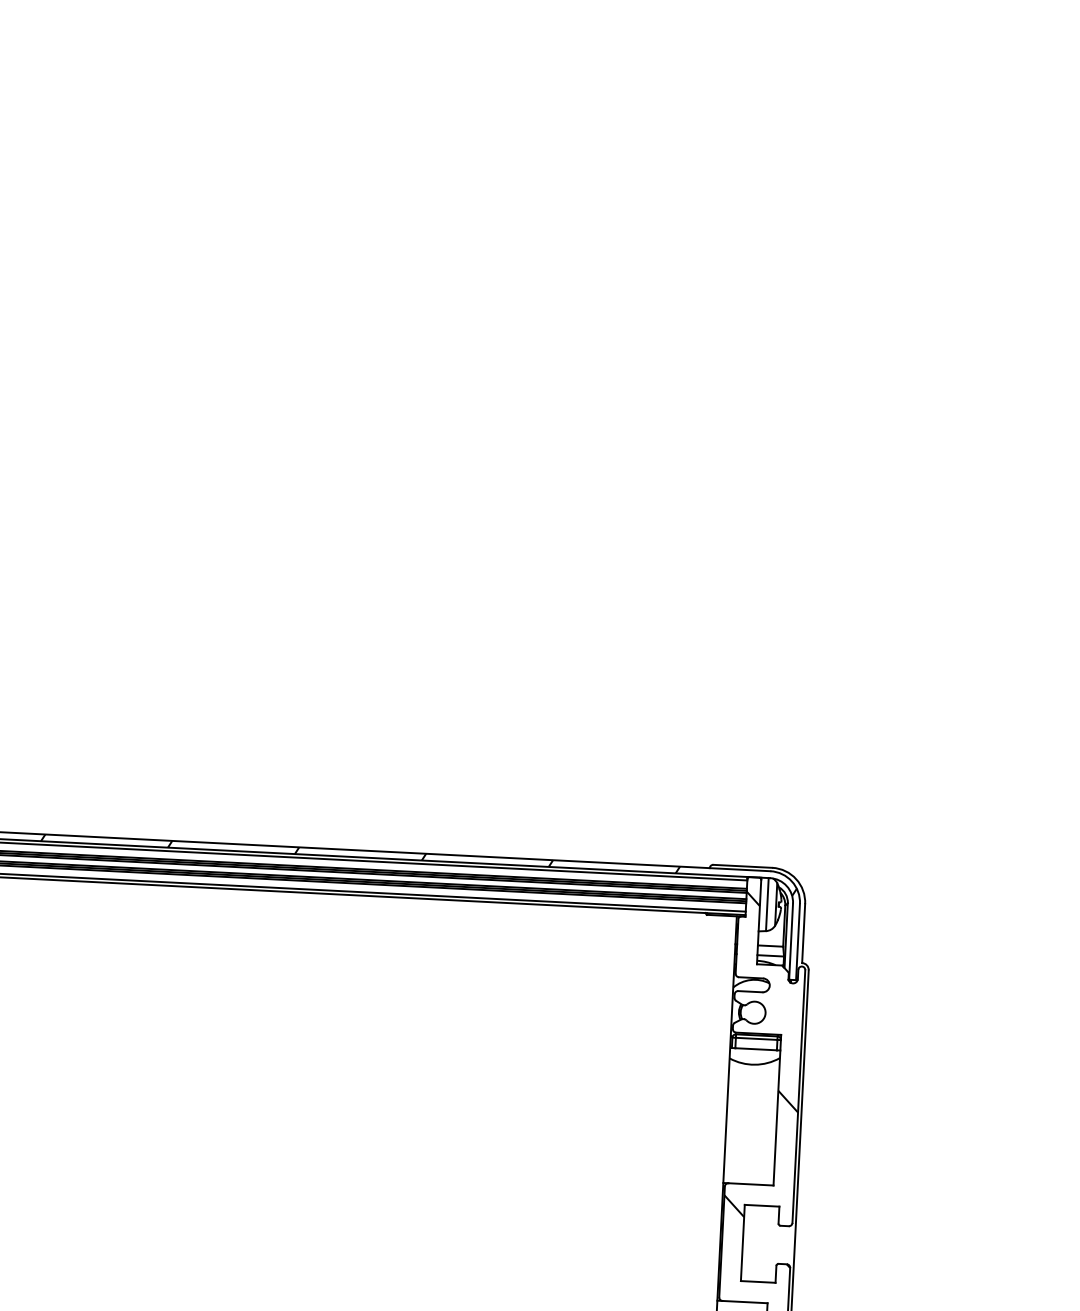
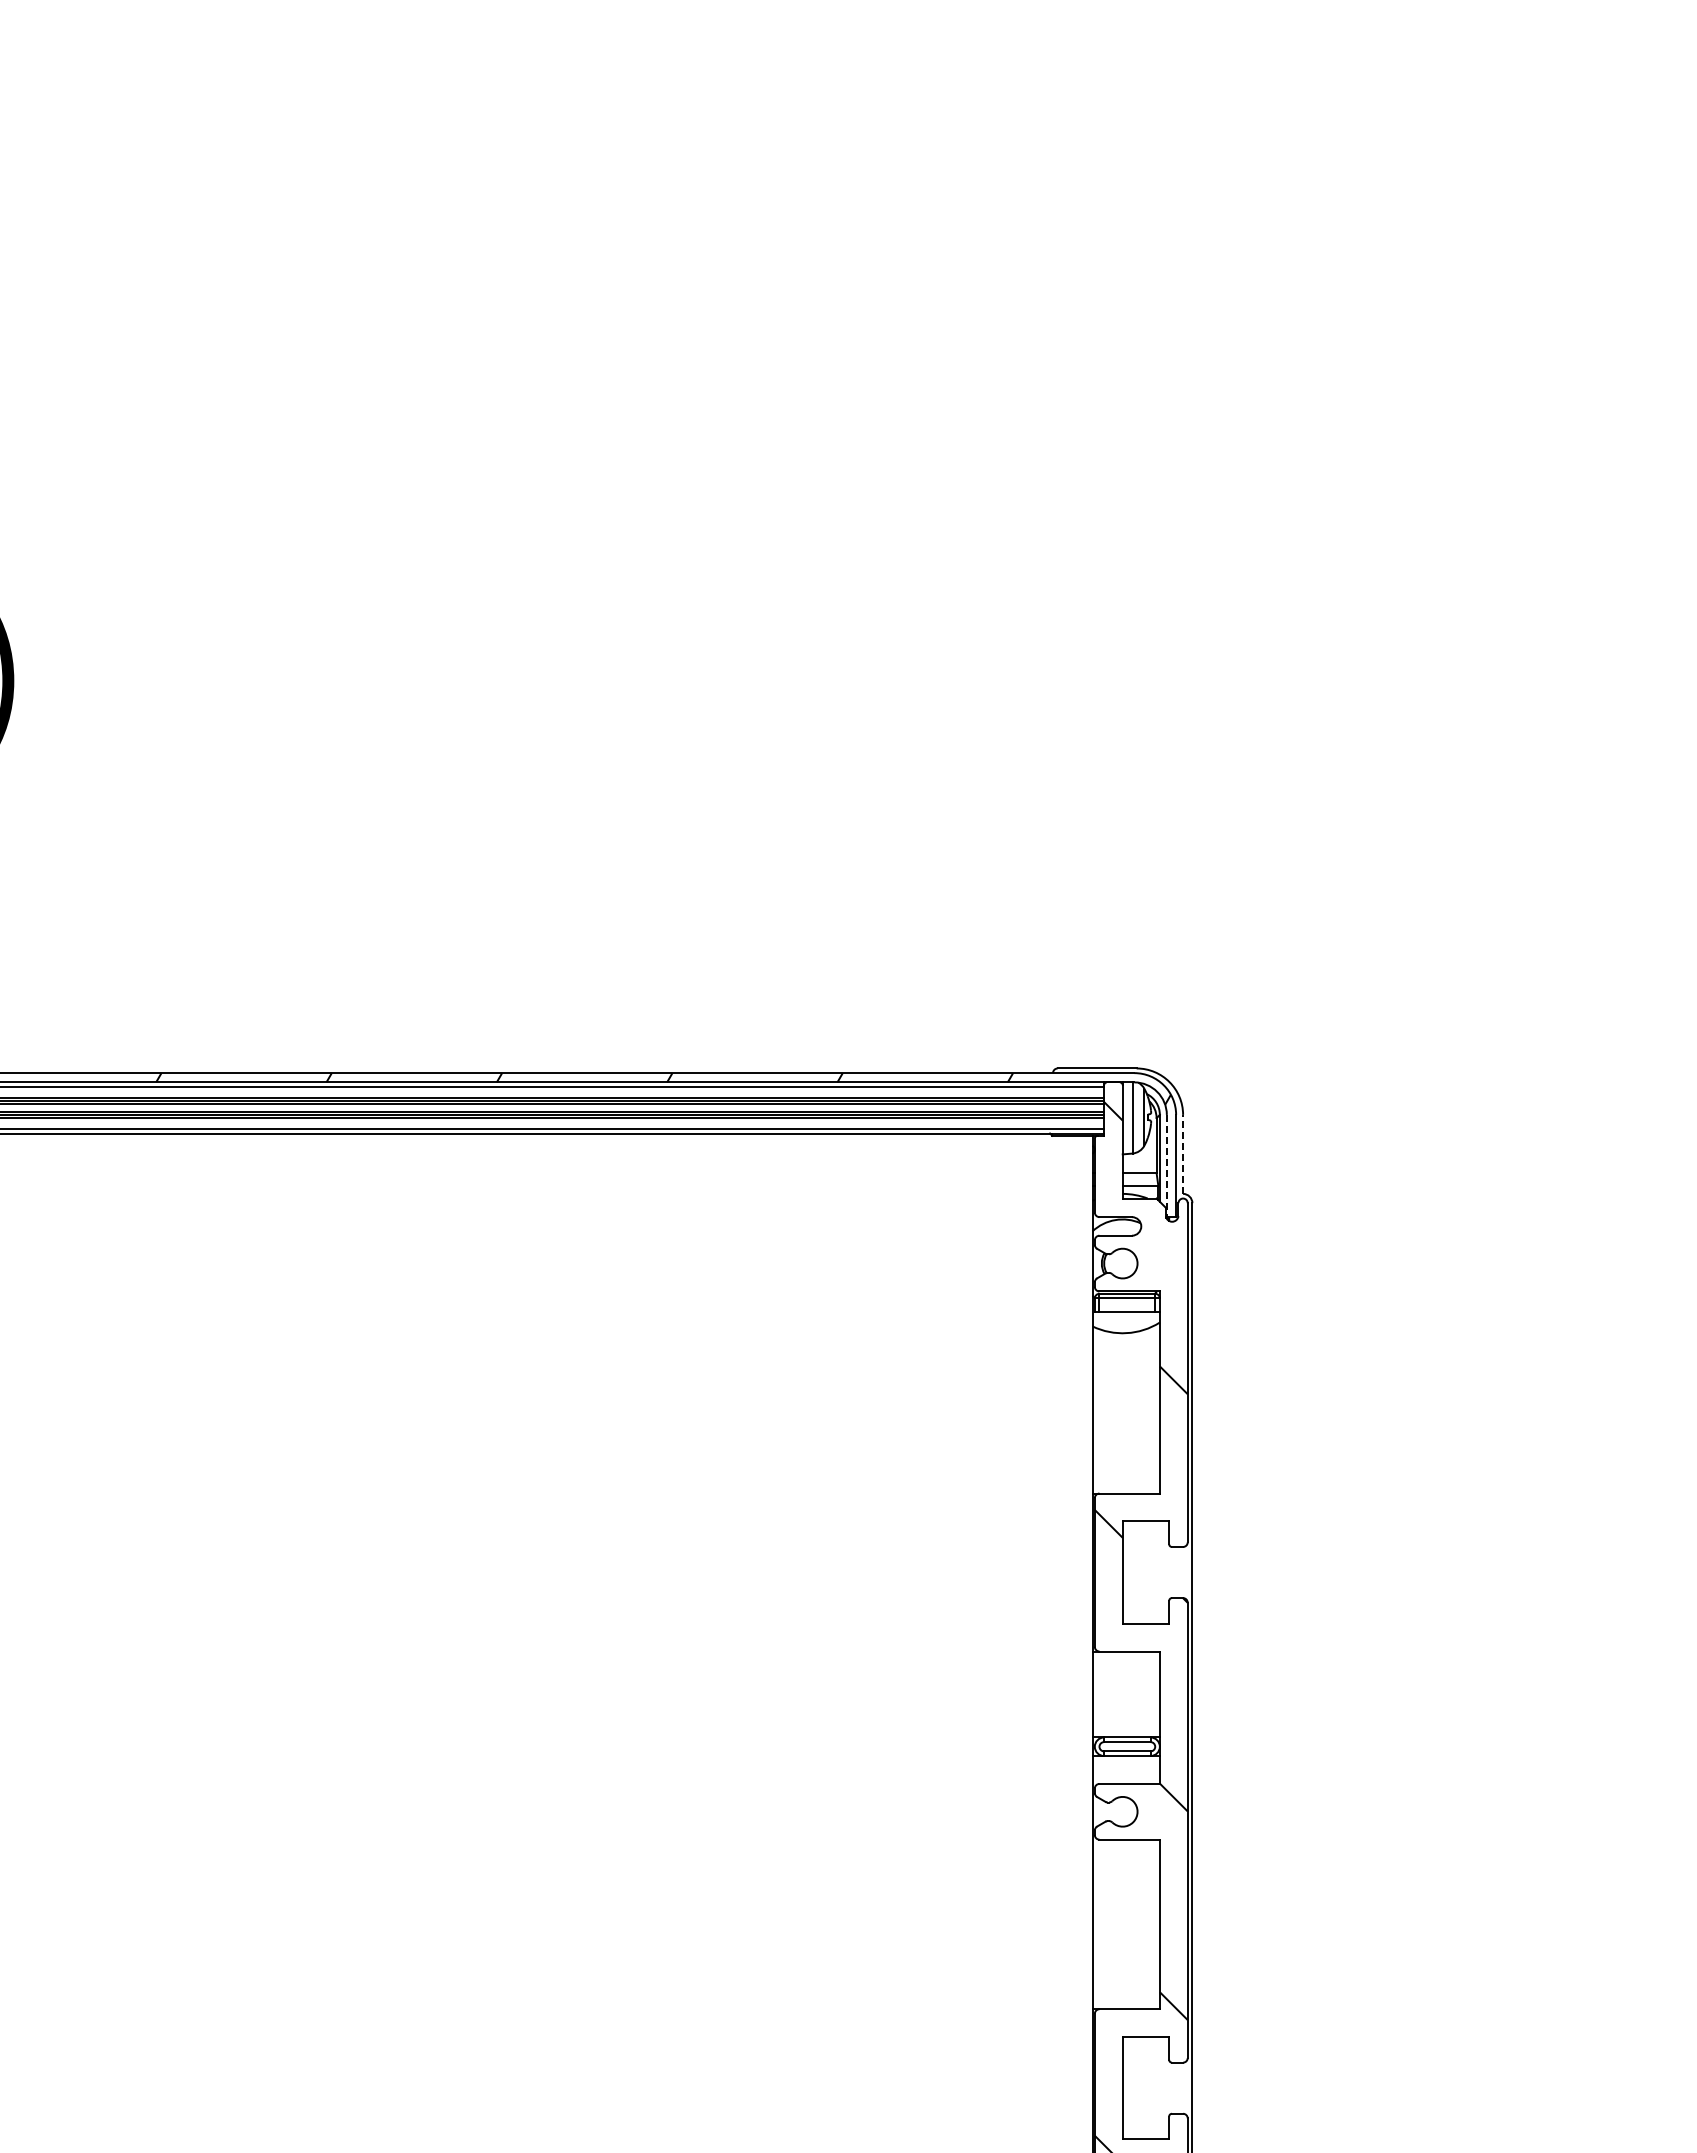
line: (803, 933) -> (1183, 1154), solid -> dashed
line: (790, 942) -> (1166, 1166), solid -> dashed

